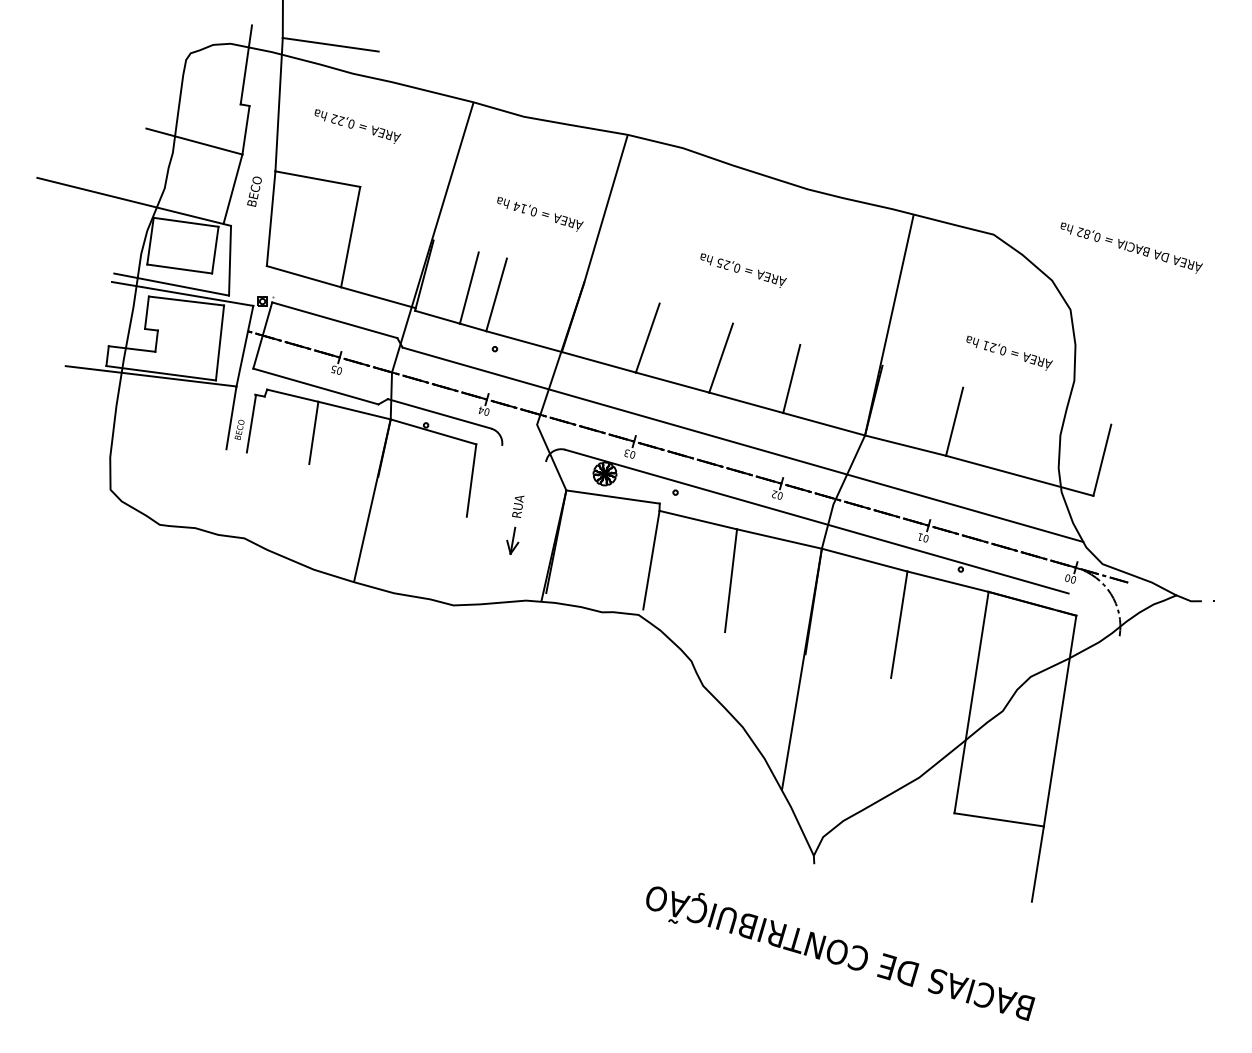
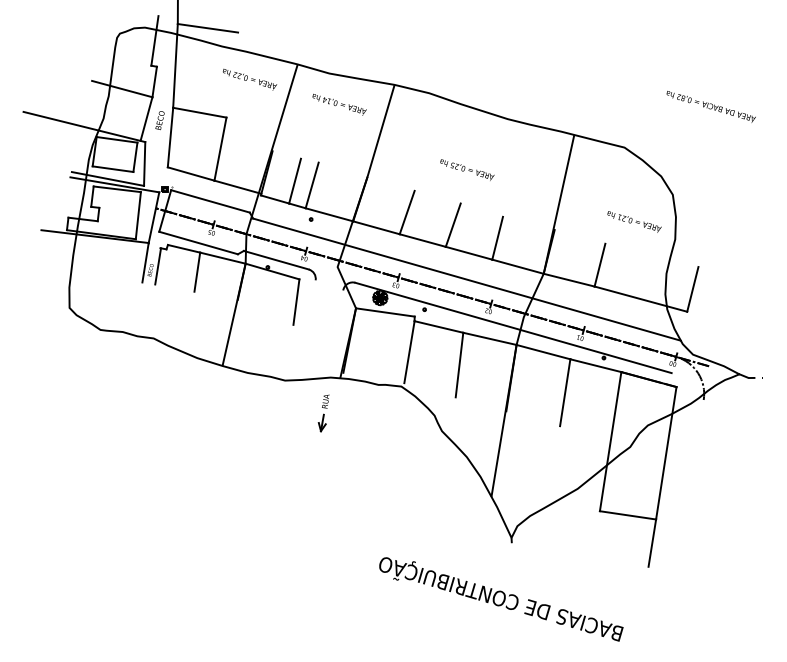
text: (358, 126) -> (250, 79), moved
text: (540, 213) -> (339, 104), moved
text: (1130, 247) -> (710, 106), moved
part: (514, 525) -> (323, 413), moved
text: (840, 953) -> (501, 599), moved

